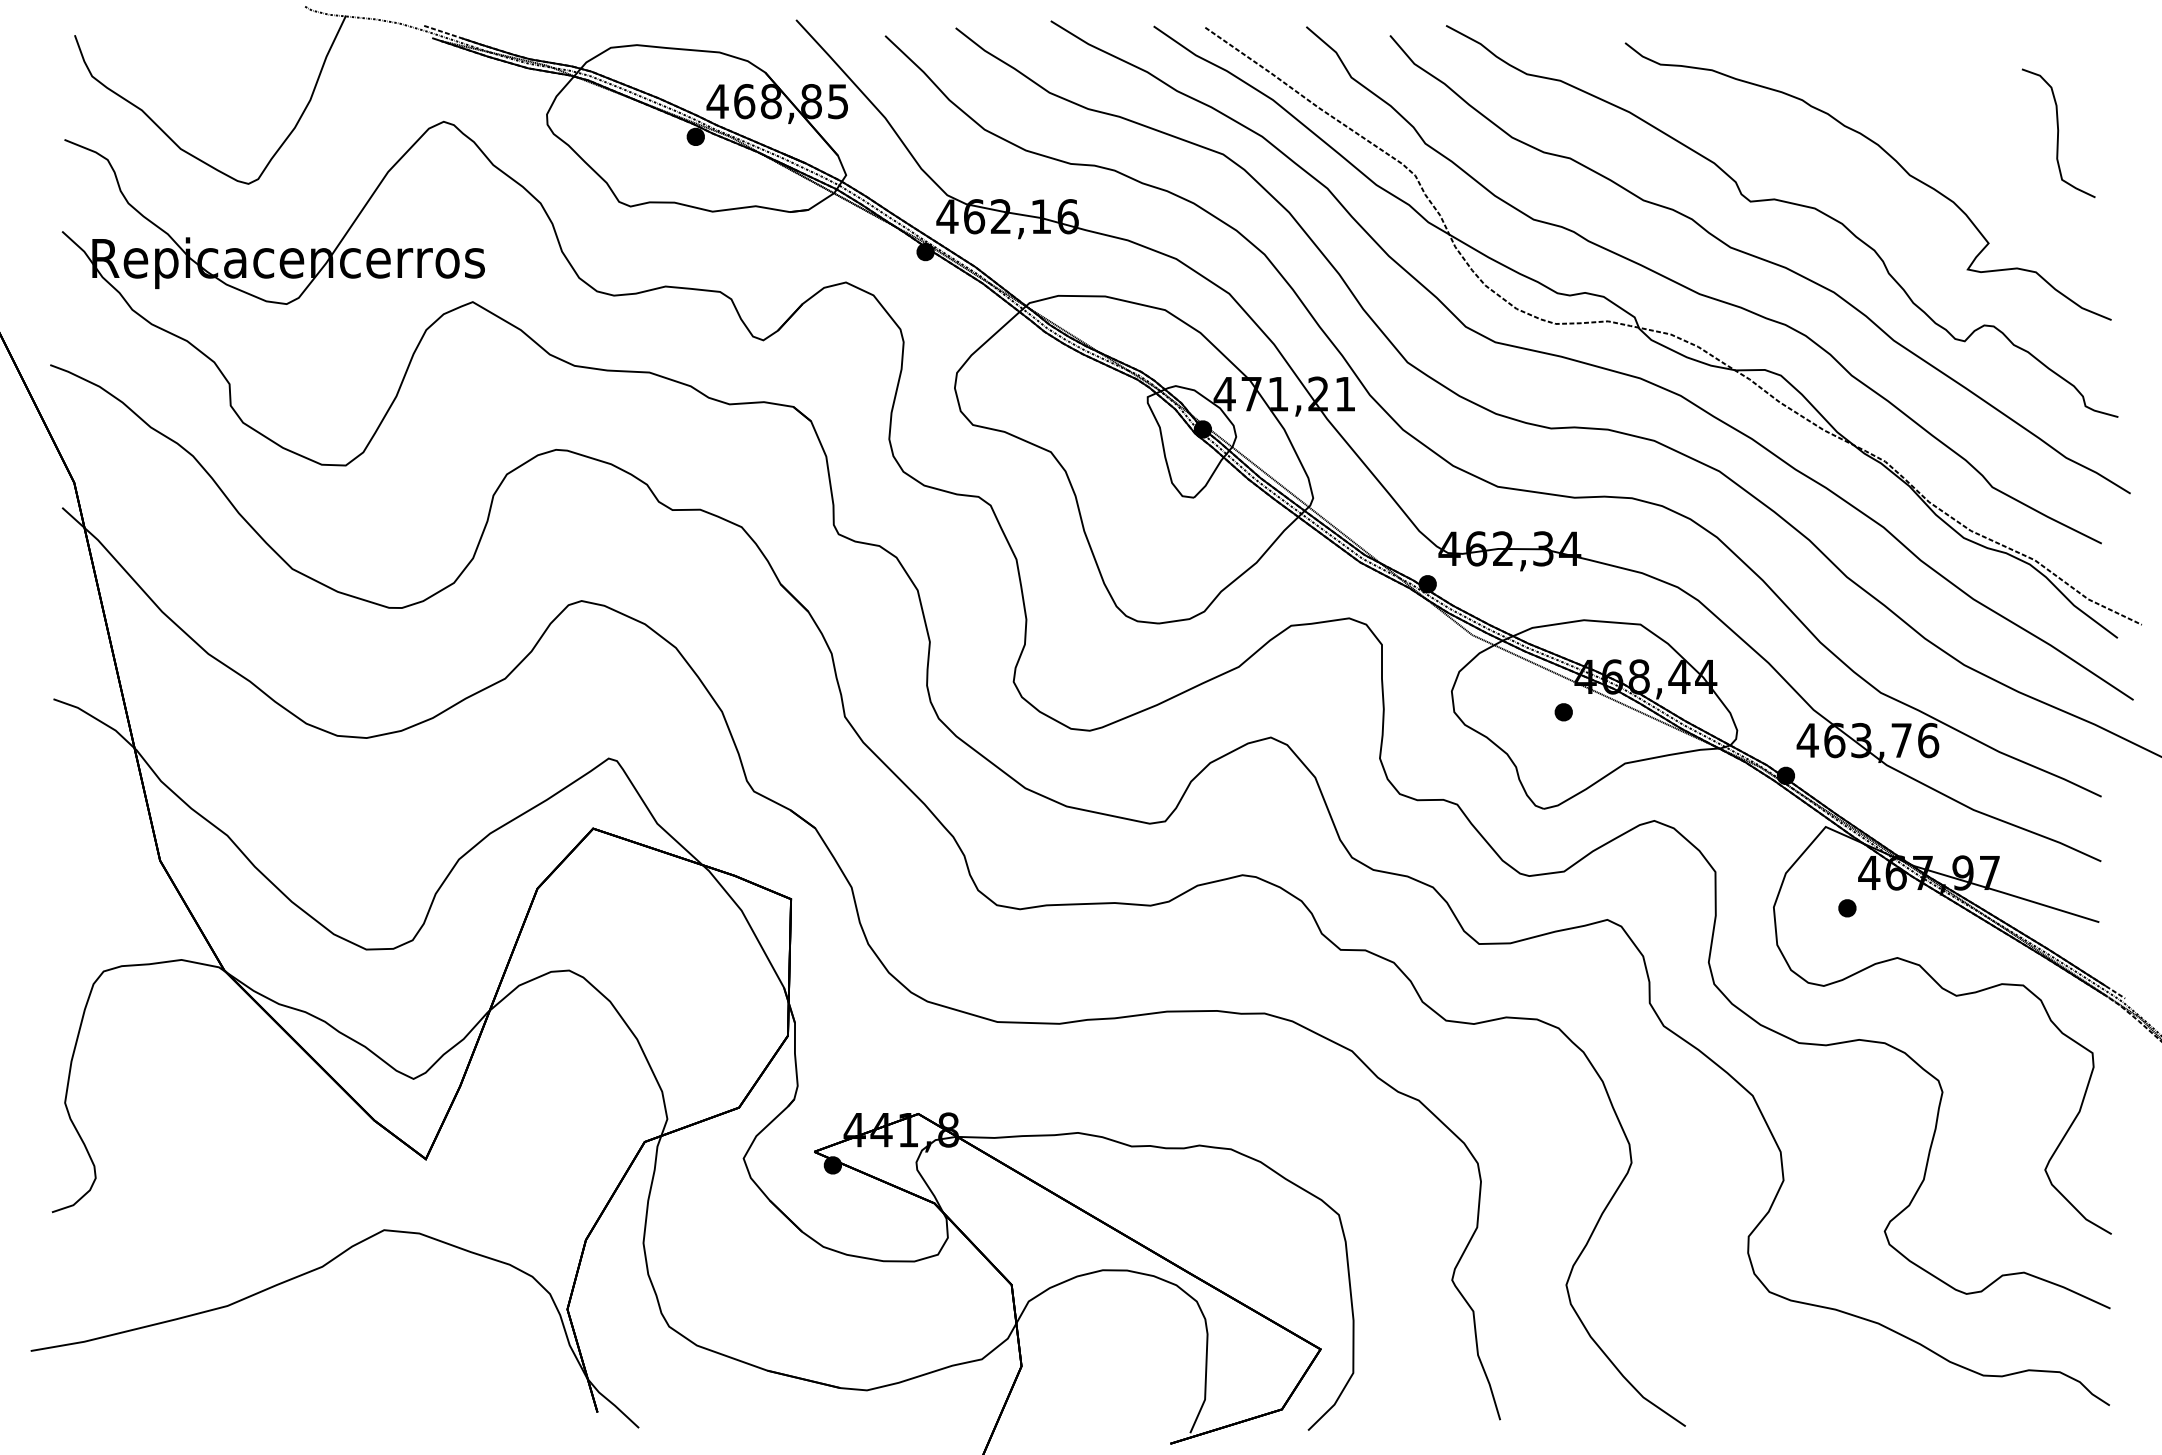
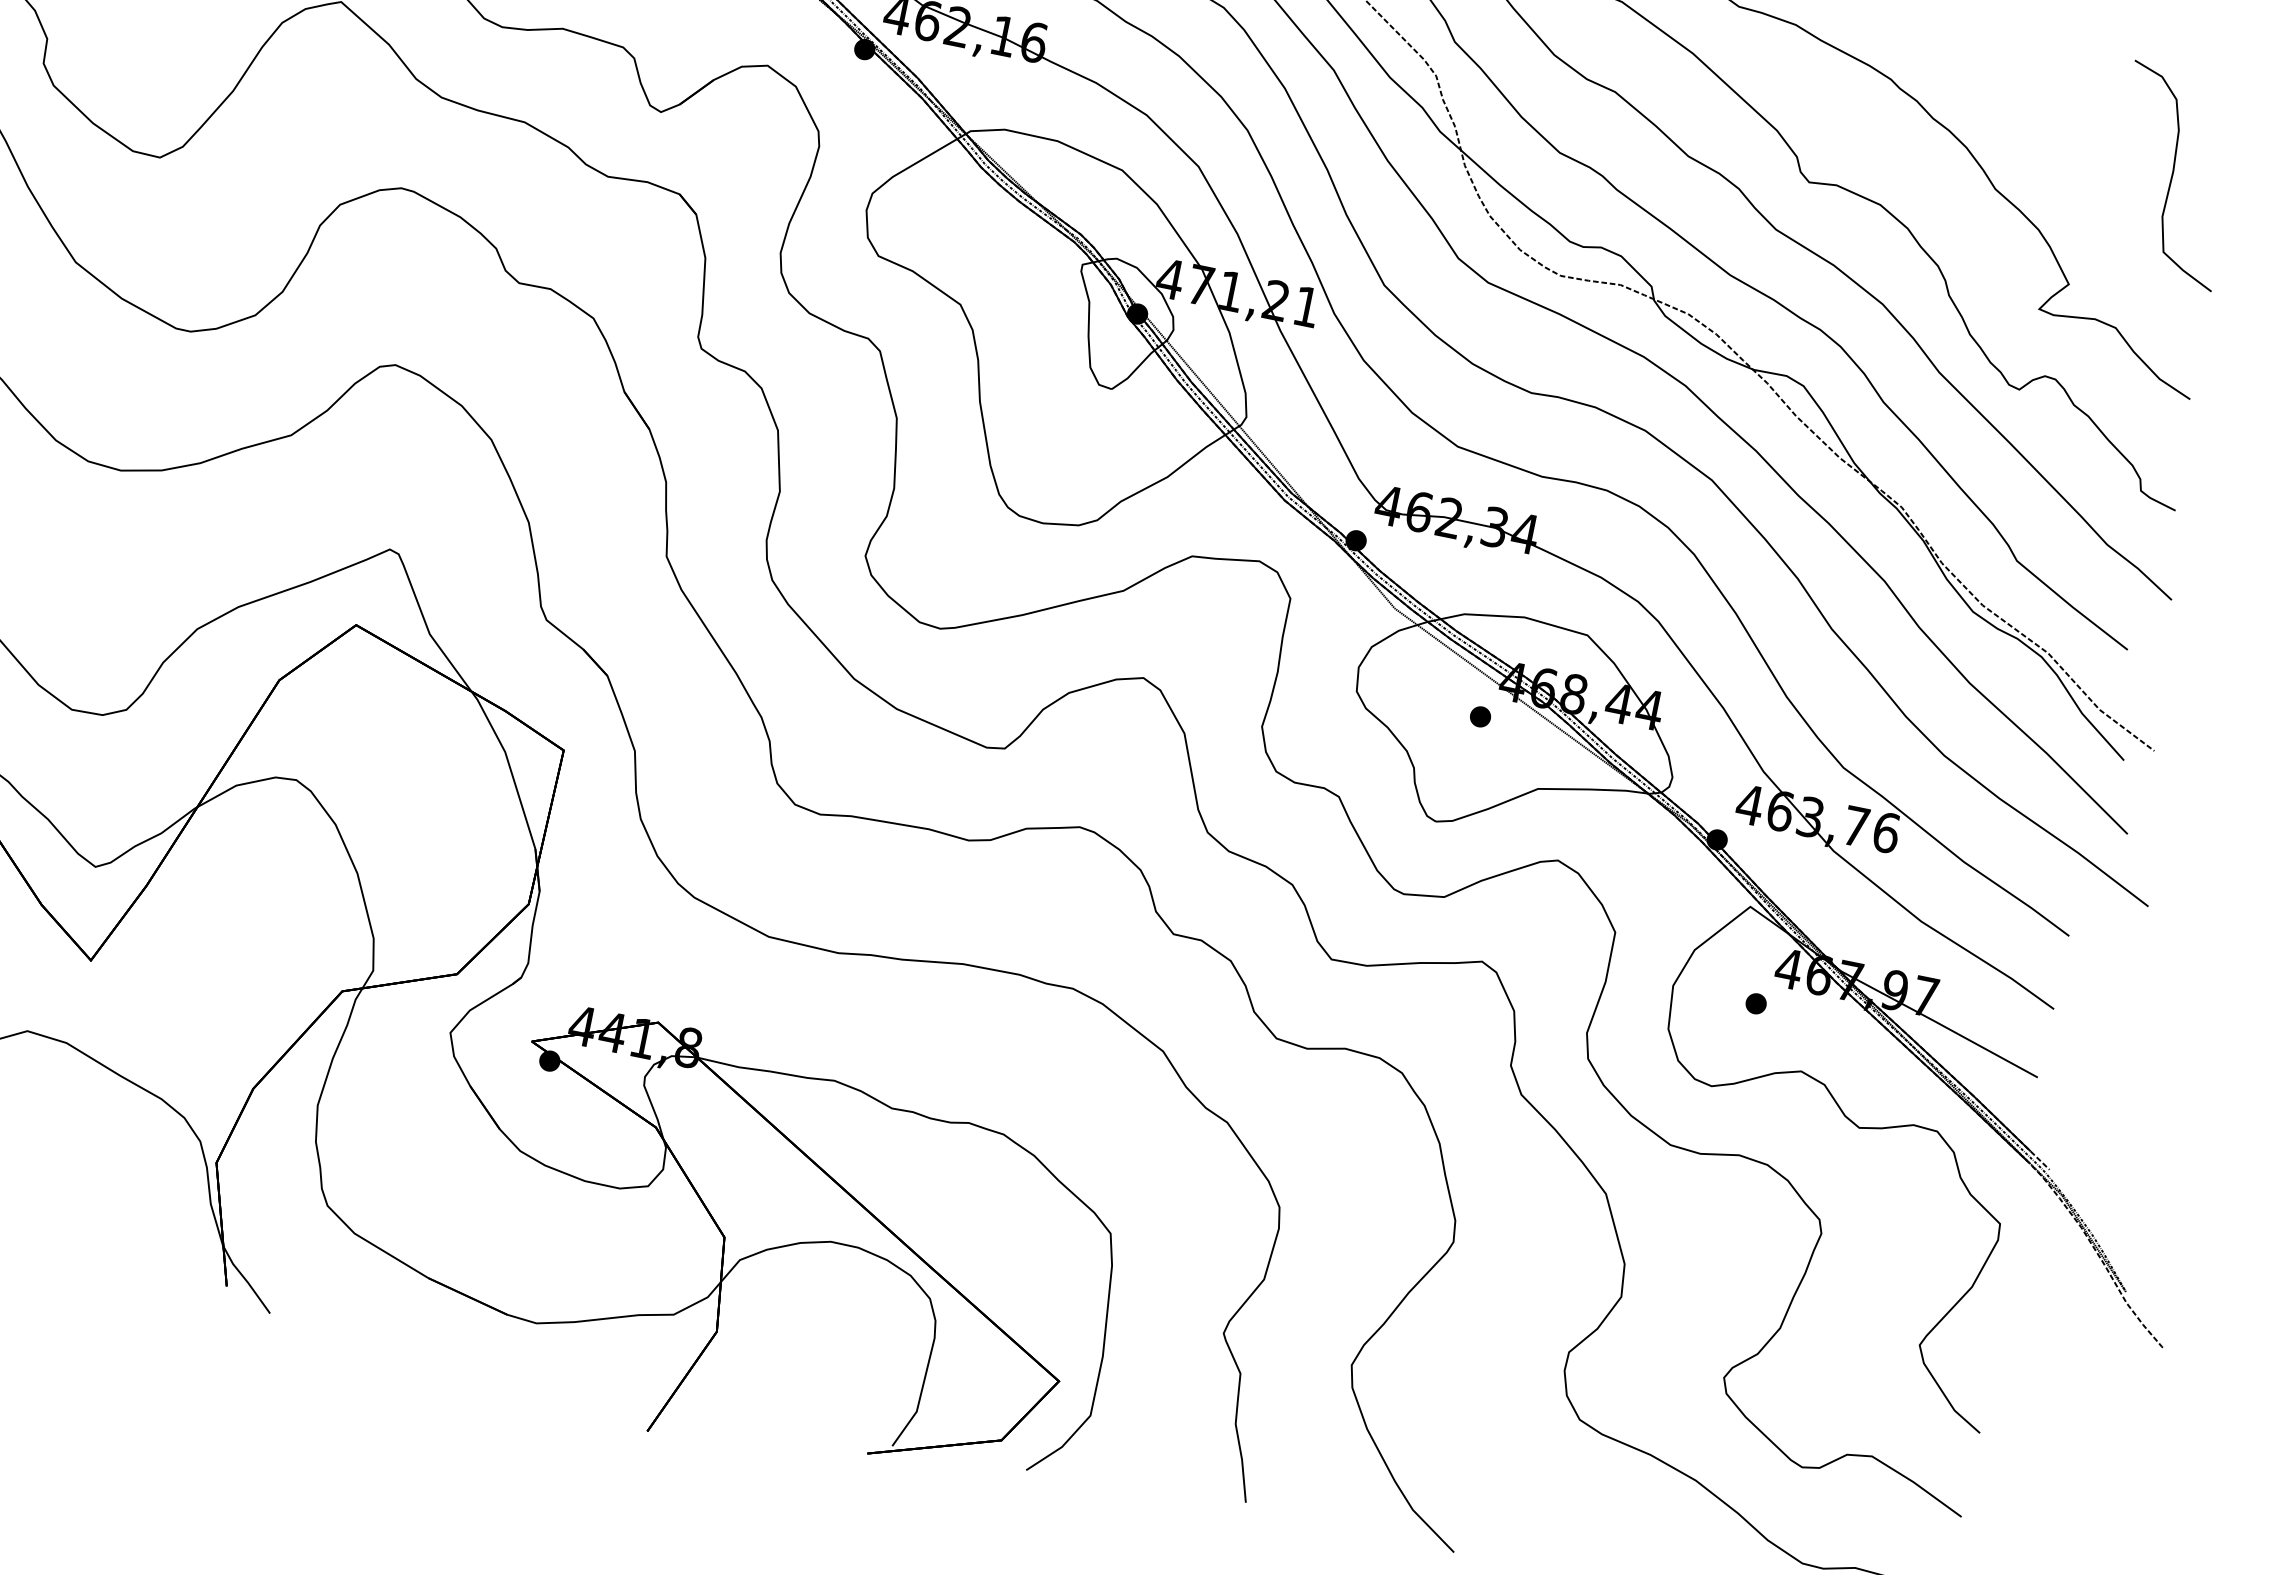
part: (2058, 133) -> (2173, 176), size x1.43

